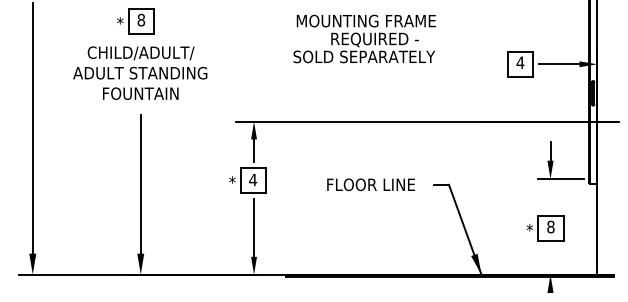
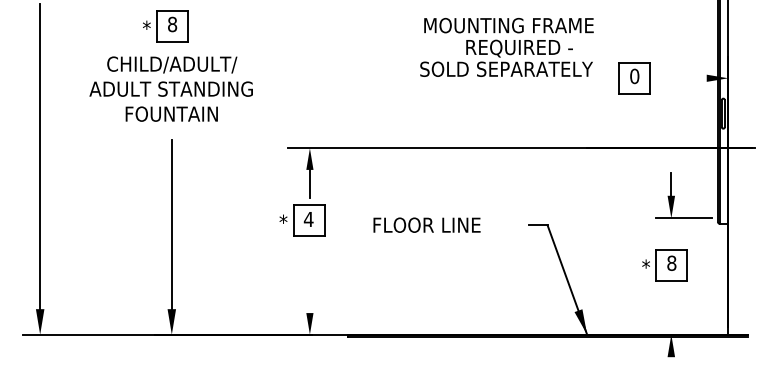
text: (364, 38) -> (506, 46), moved
text: (520, 62) -> (634, 76), 4 -> 0
line: (558, 64) -> (681, 78), removed
text: (370, 184) -> (426, 224), moved
line: (254, 227) -> (310, 277), removed
part: (545, 228) -> (665, 265), moved

